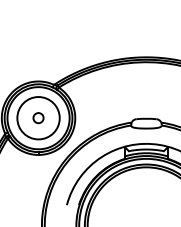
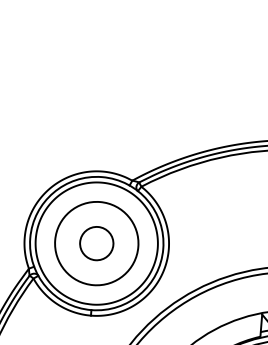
circle: (38, 117) -> (96, 242), size x1.67

